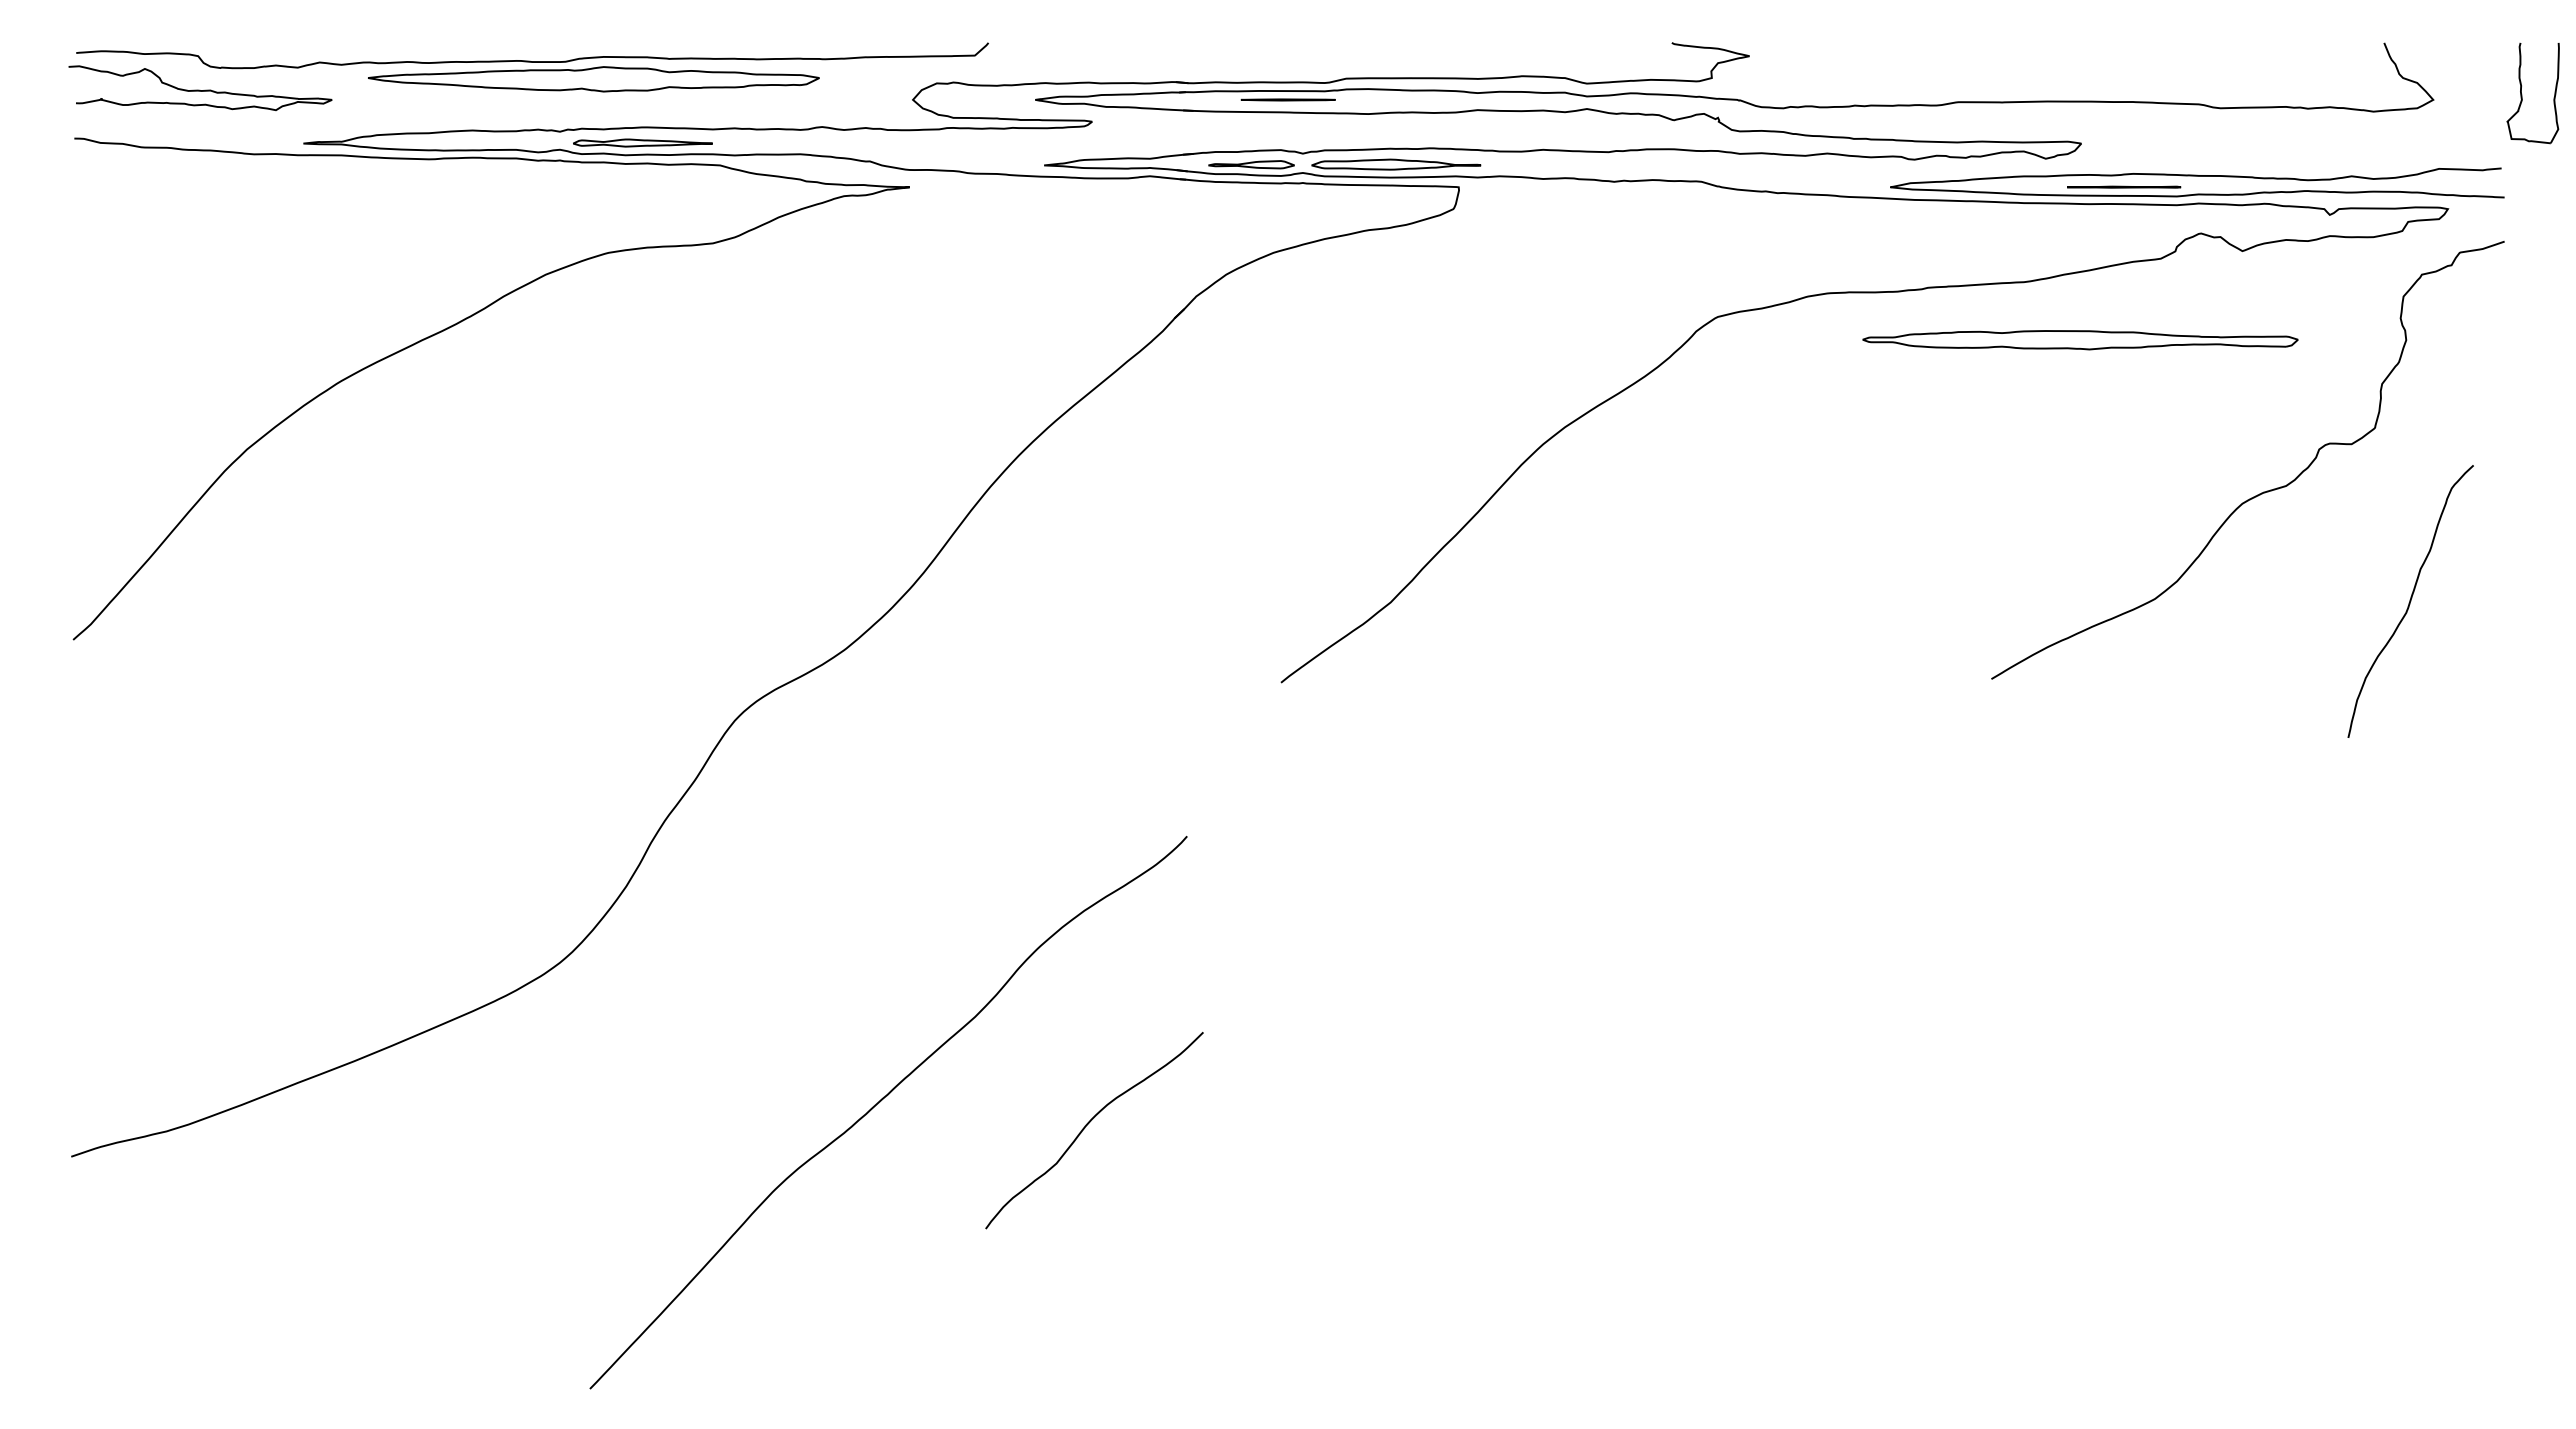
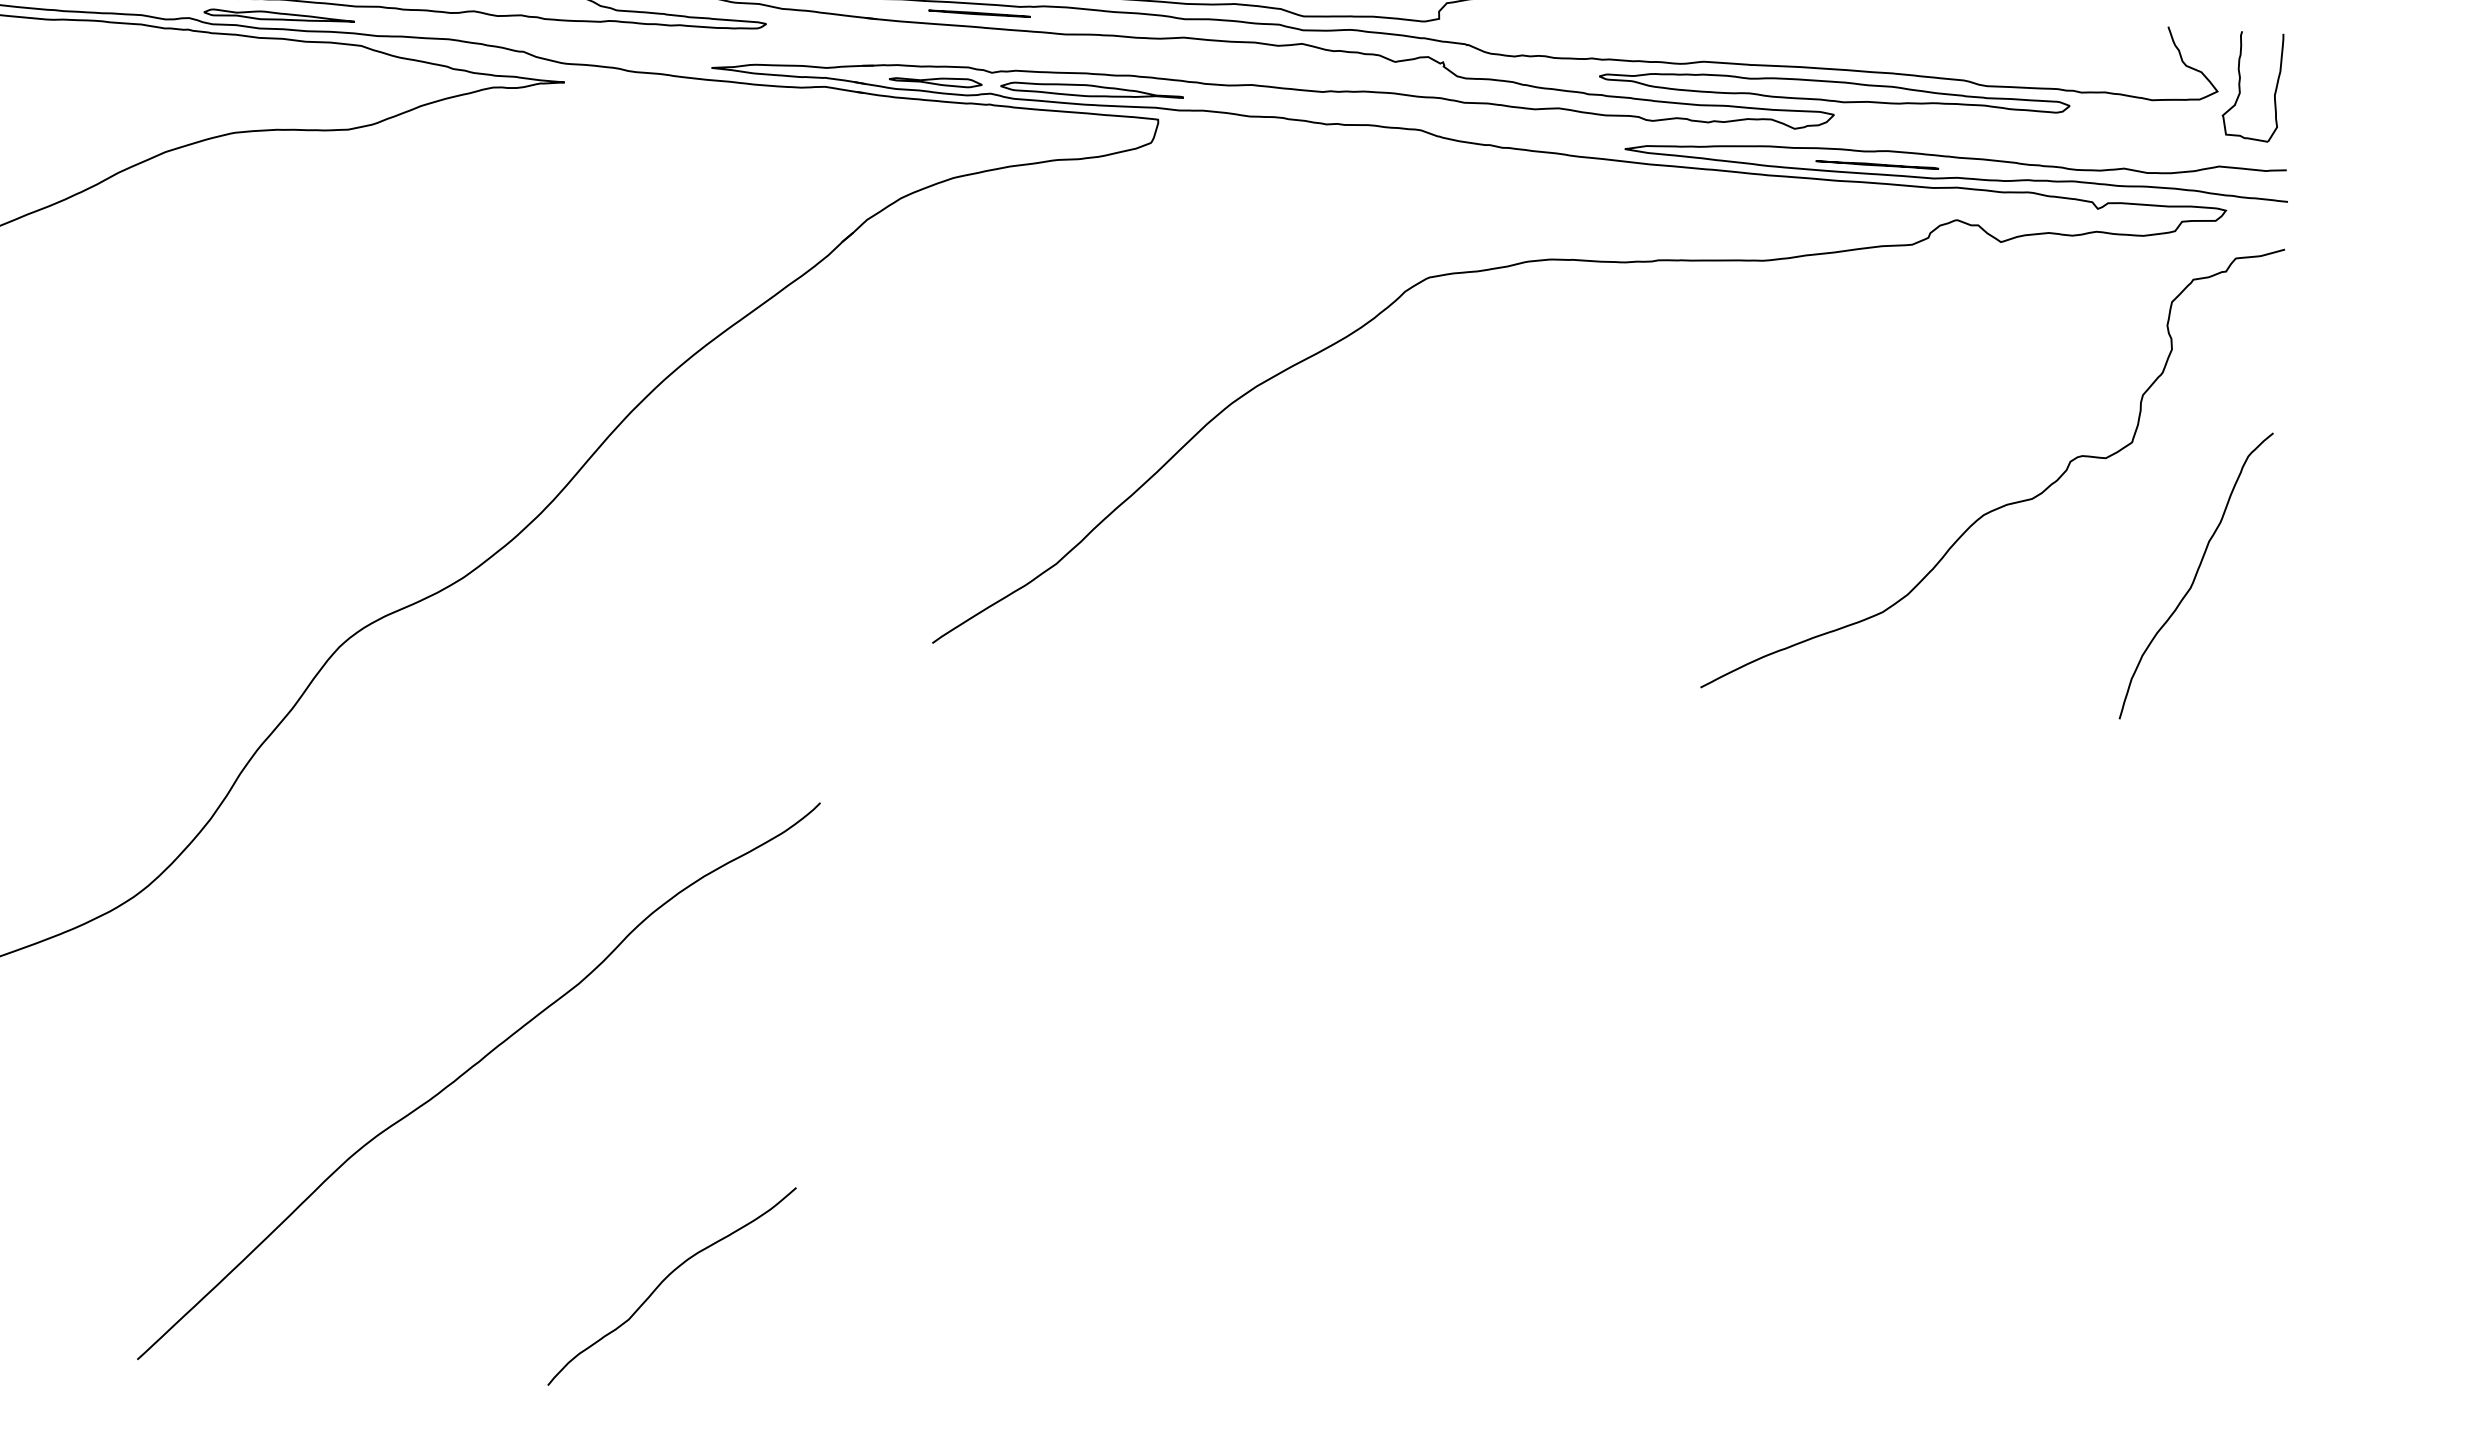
part: (2522, 94) -> (2240, 87), moved
part: (2080, 340) -> (1834, 92), moved
curve: (2410, 601) -> (2195, 575), moved
curve: (1088, 1124) -> (666, 1279), moved

